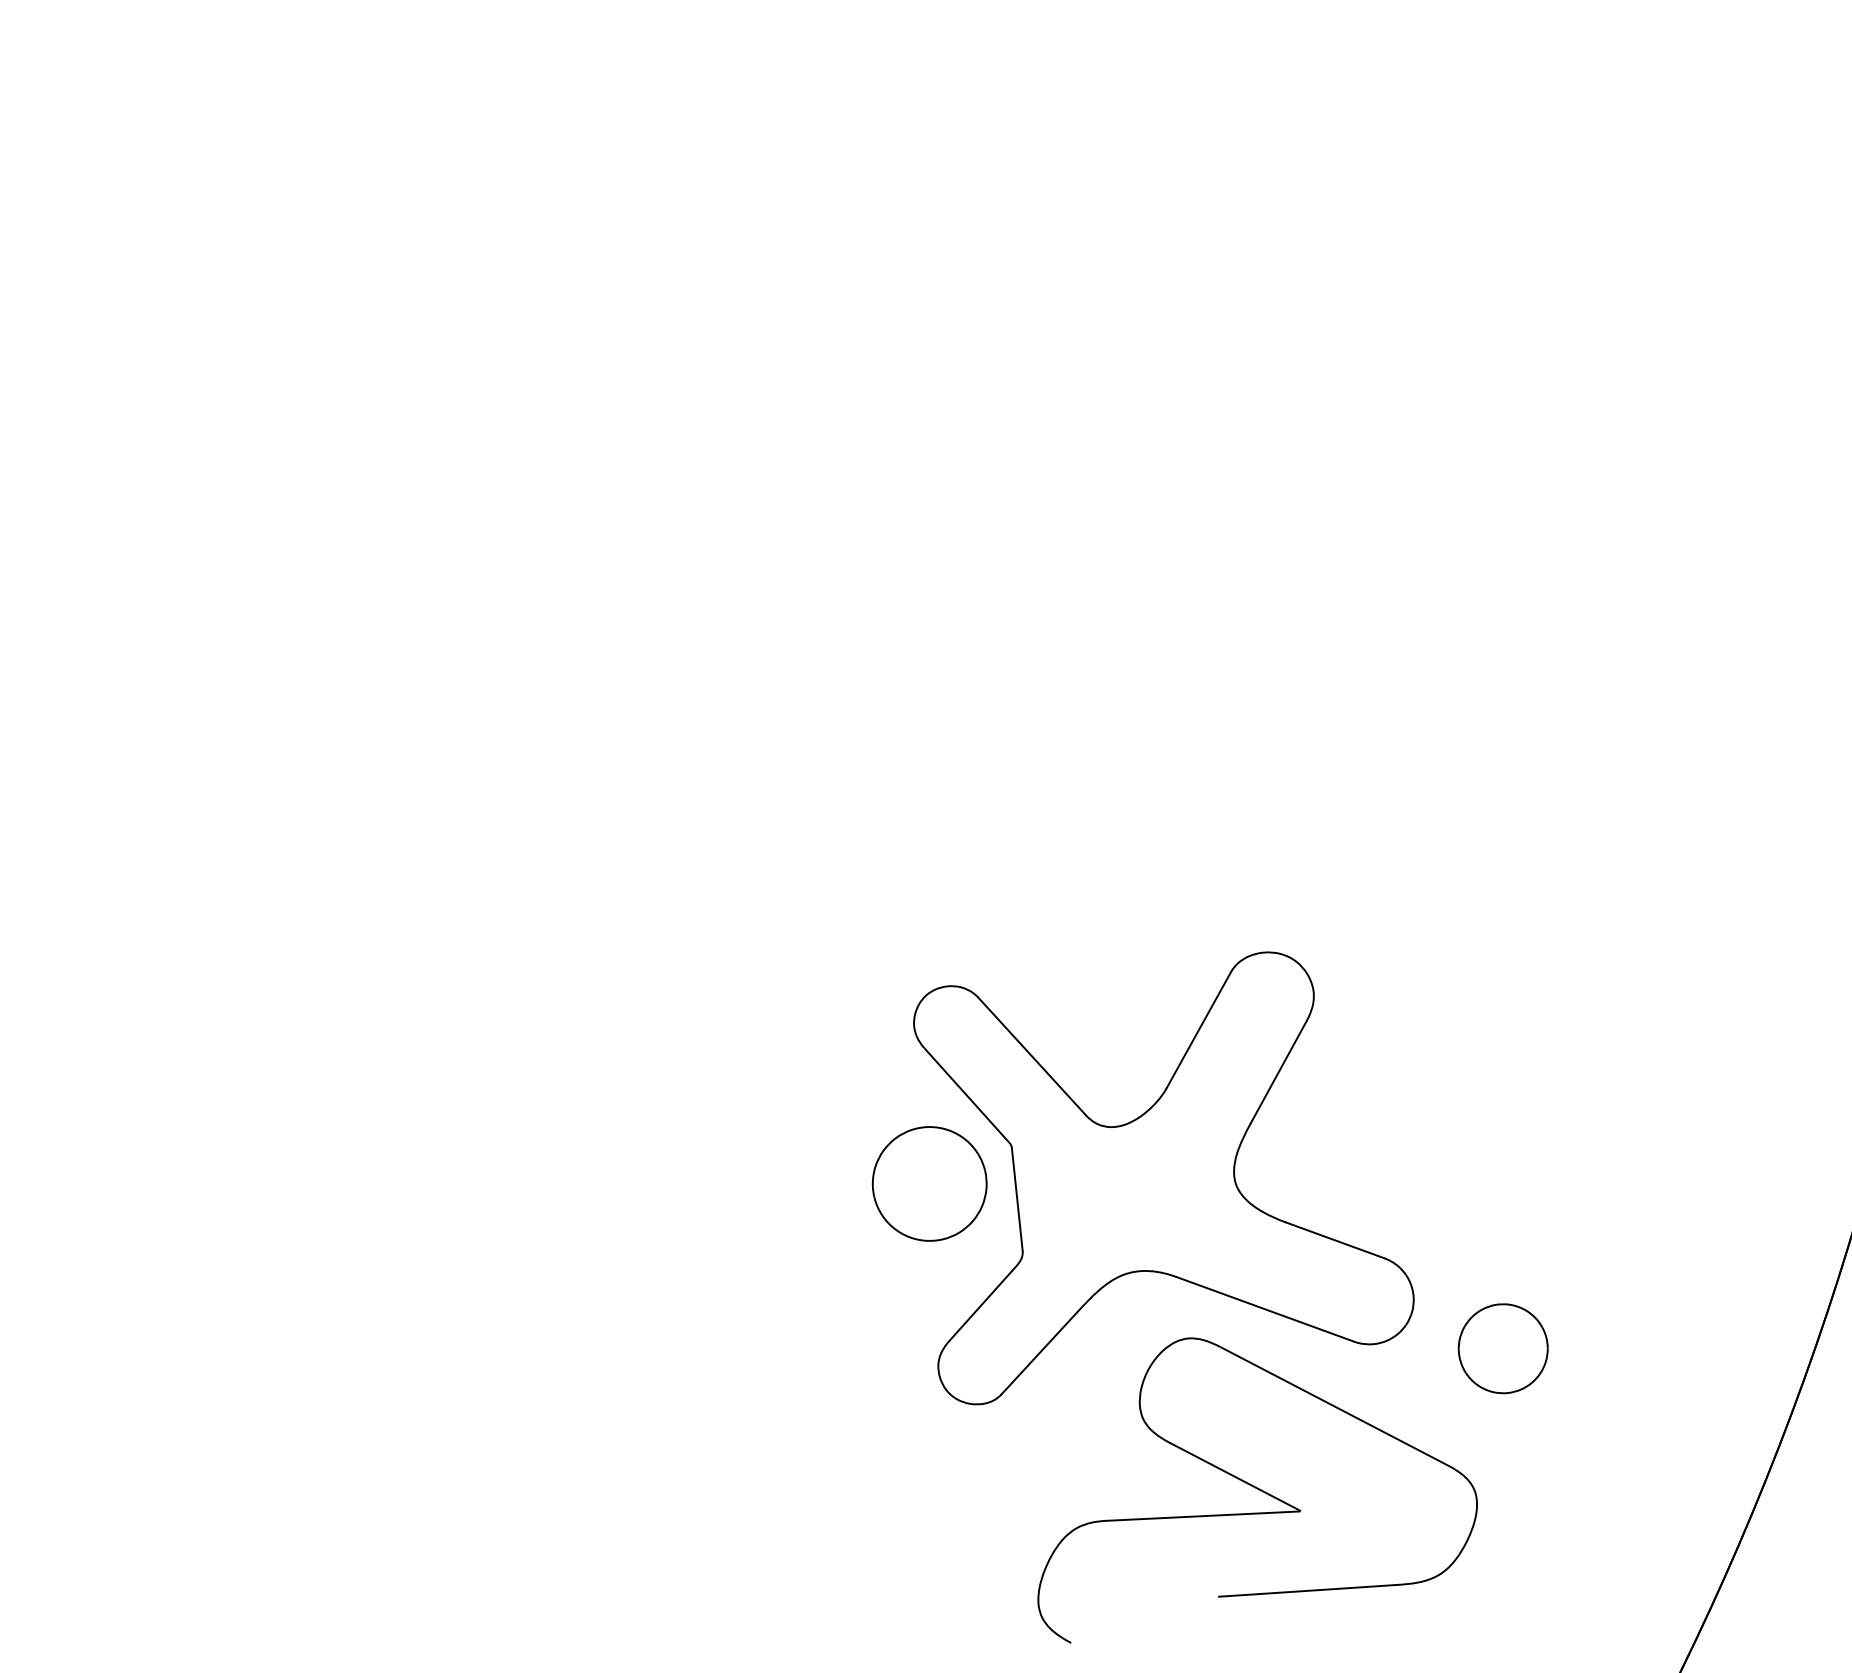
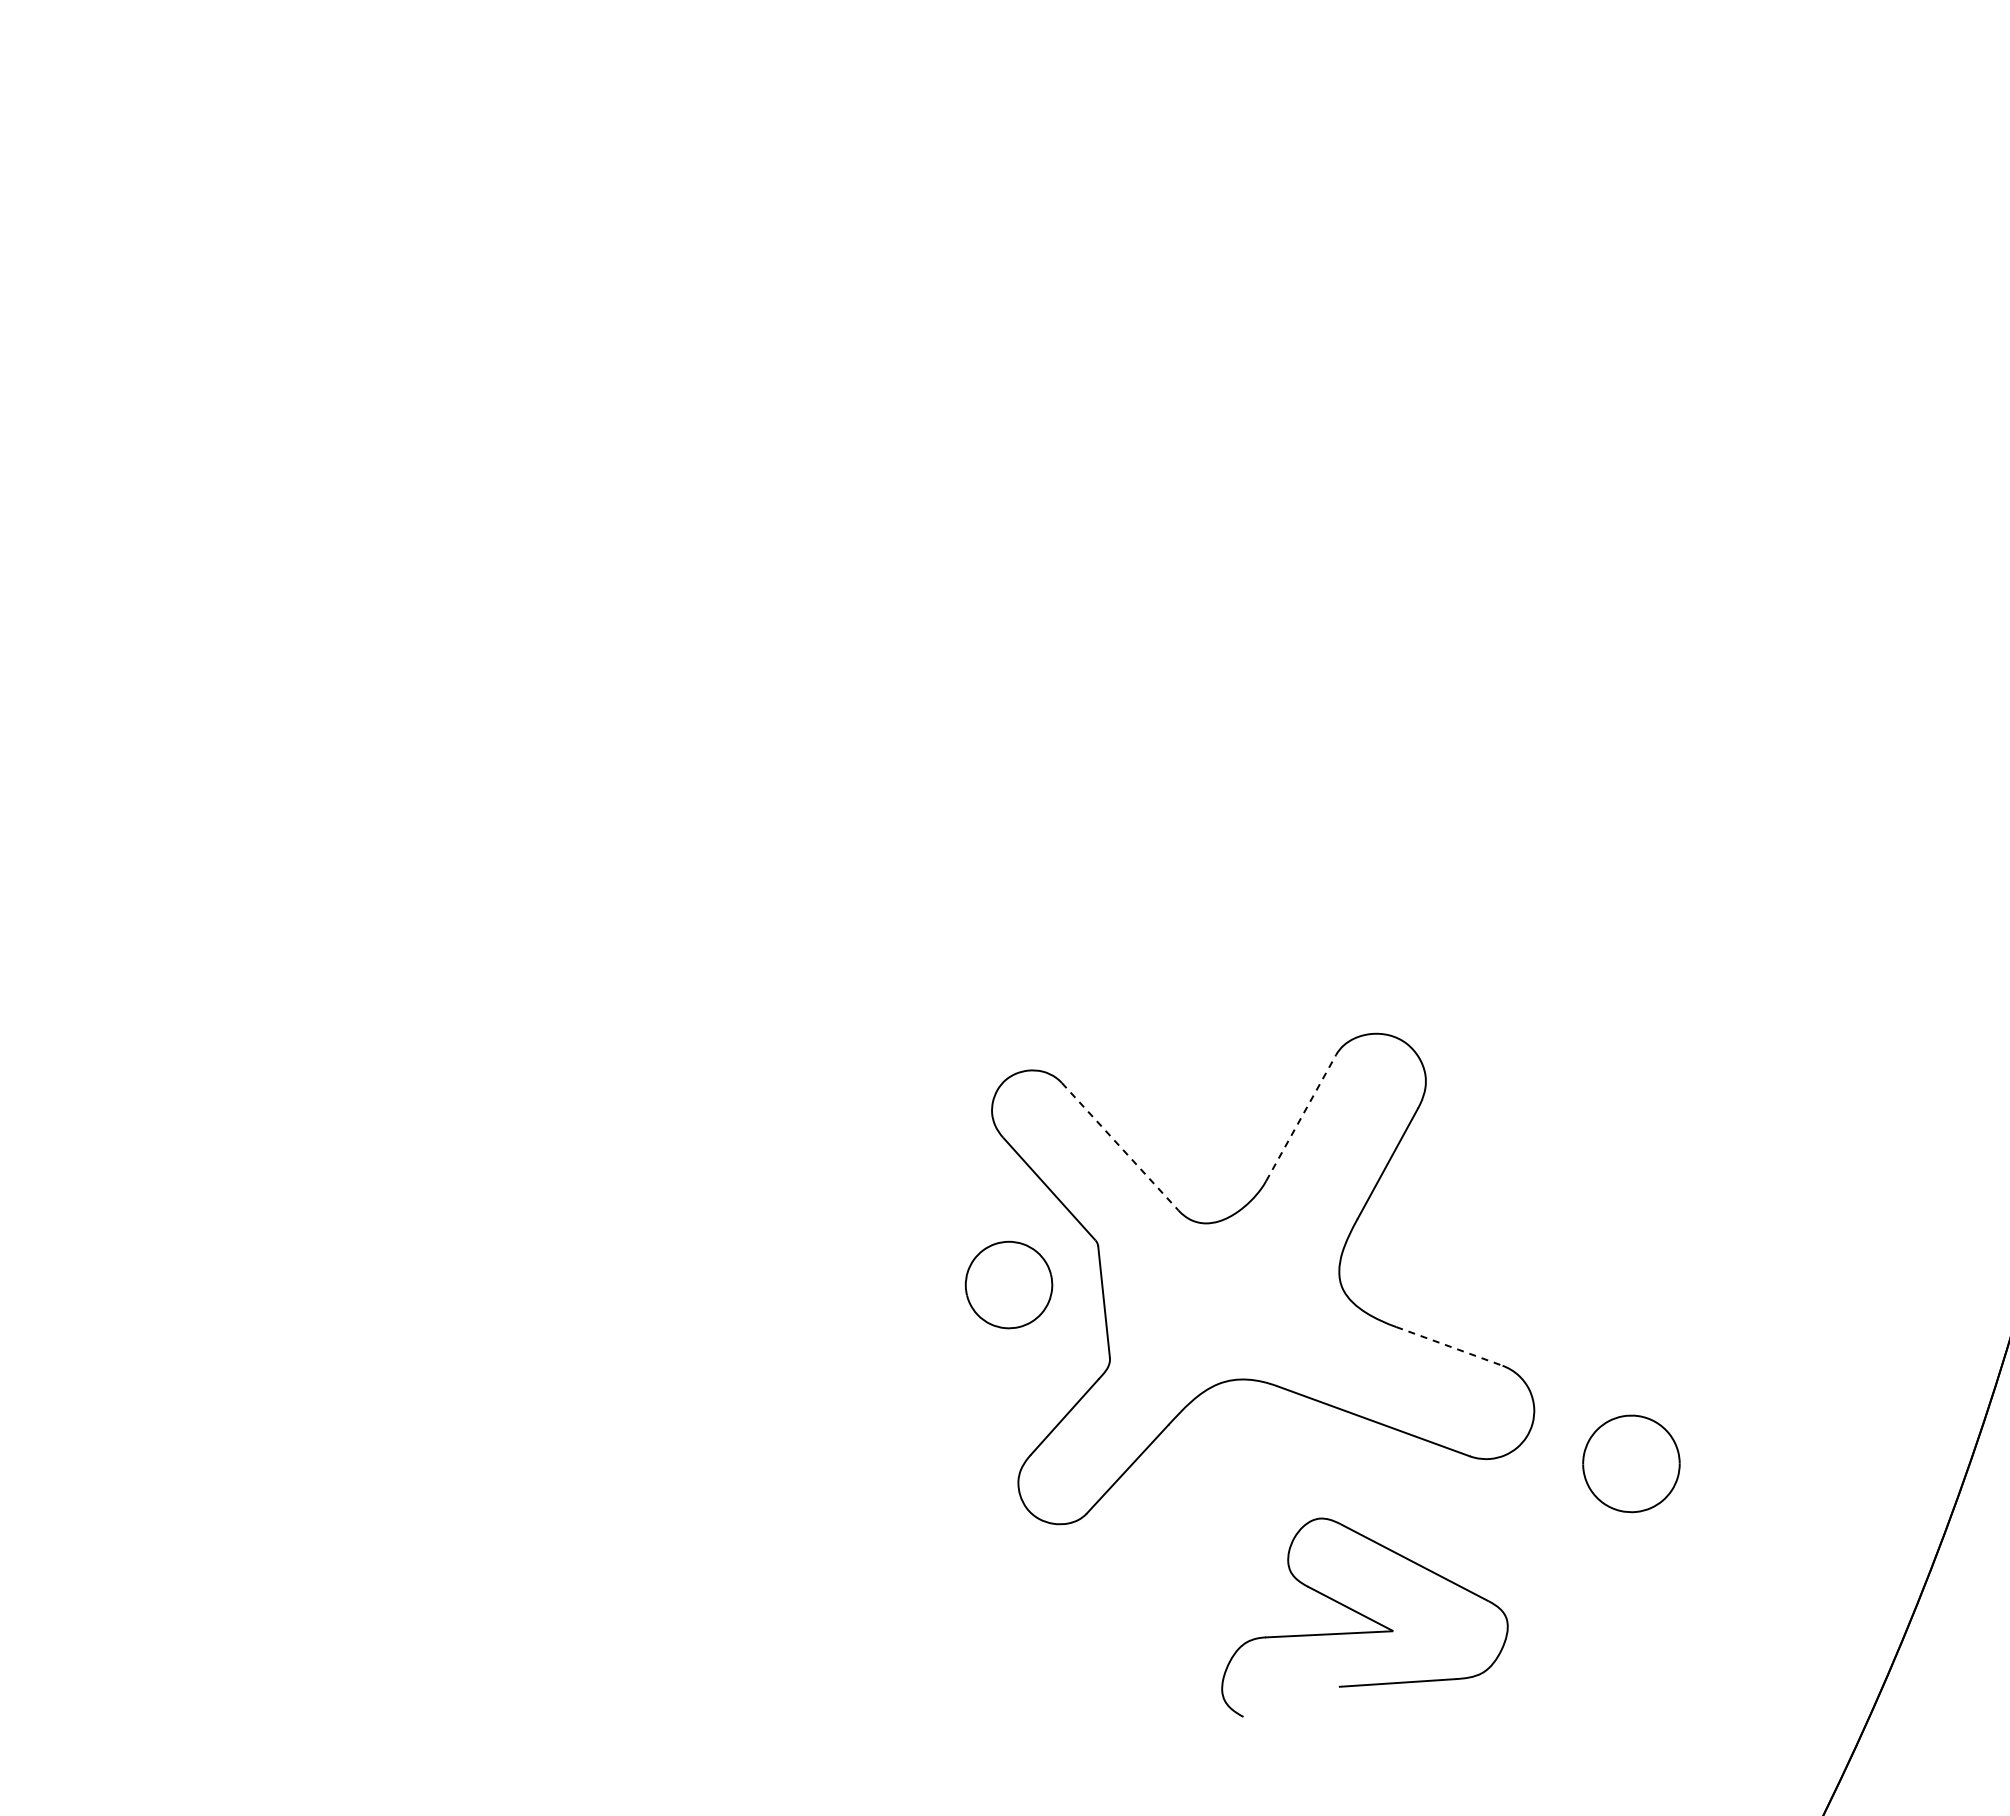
line: (1199, 1029) -> (1301, 1117), solid -> dashed
line: (1032, 1057) -> (1120, 1147), solid -> dashed
part: (929, 1183) -> (1008, 1284), size x0.7
line: (1335, 1240) -> (1449, 1346), solid -> dashed
part: (1257, 1490) -> (1364, 1617), size x0.6

